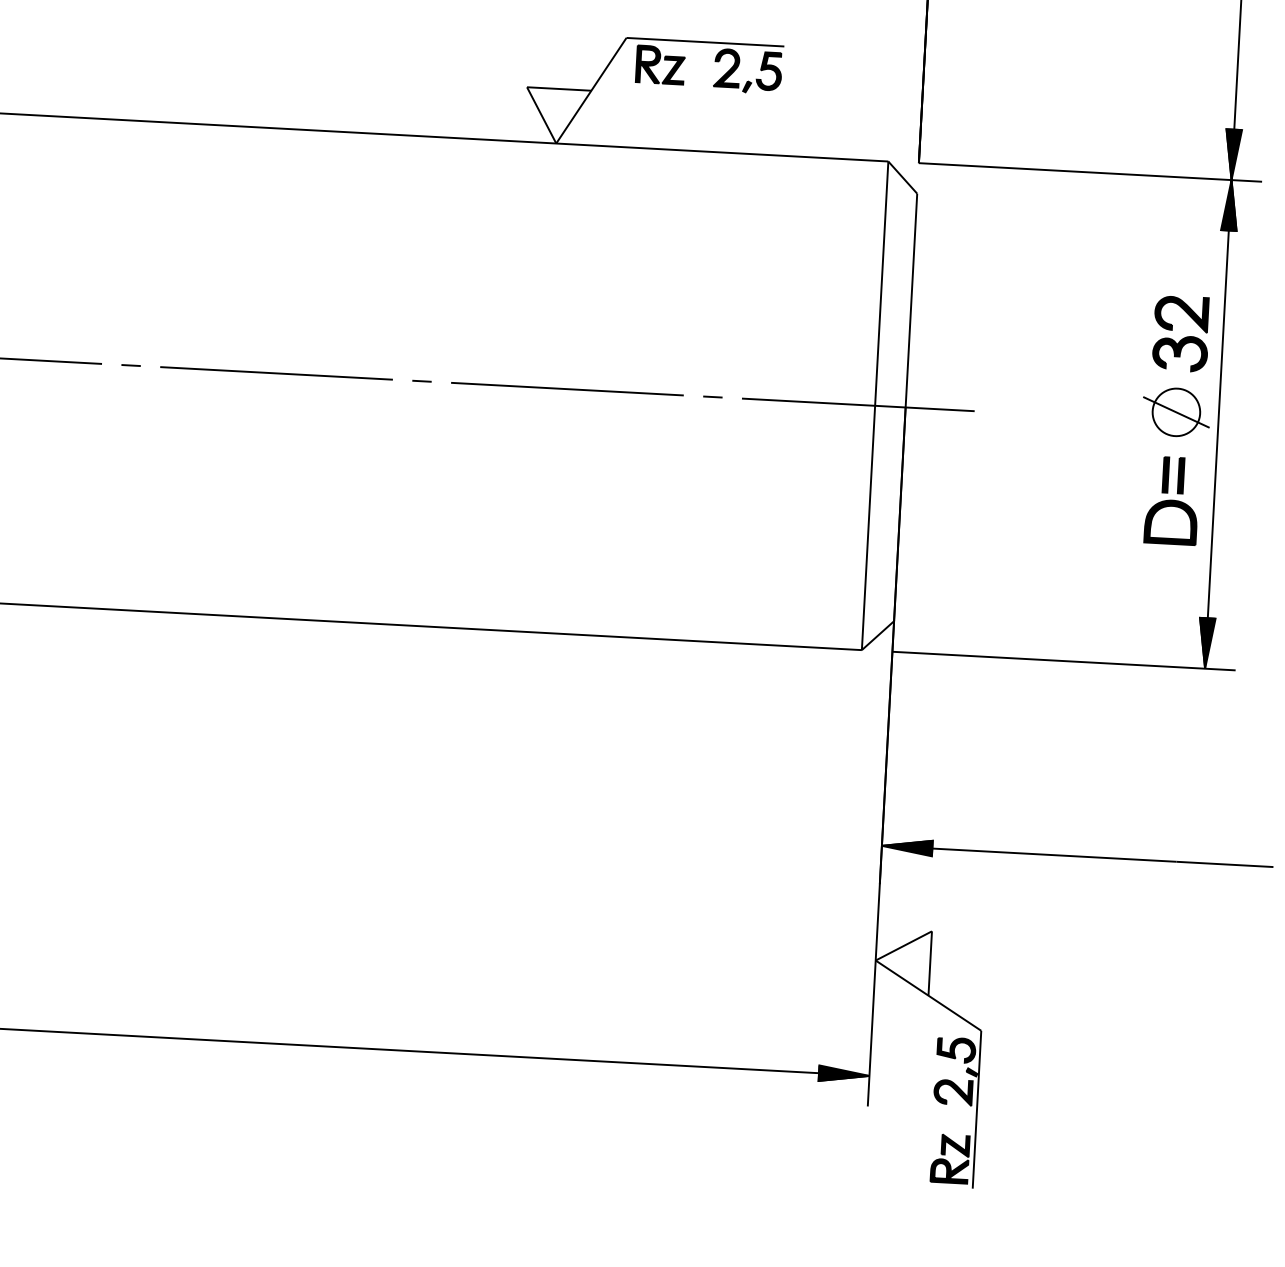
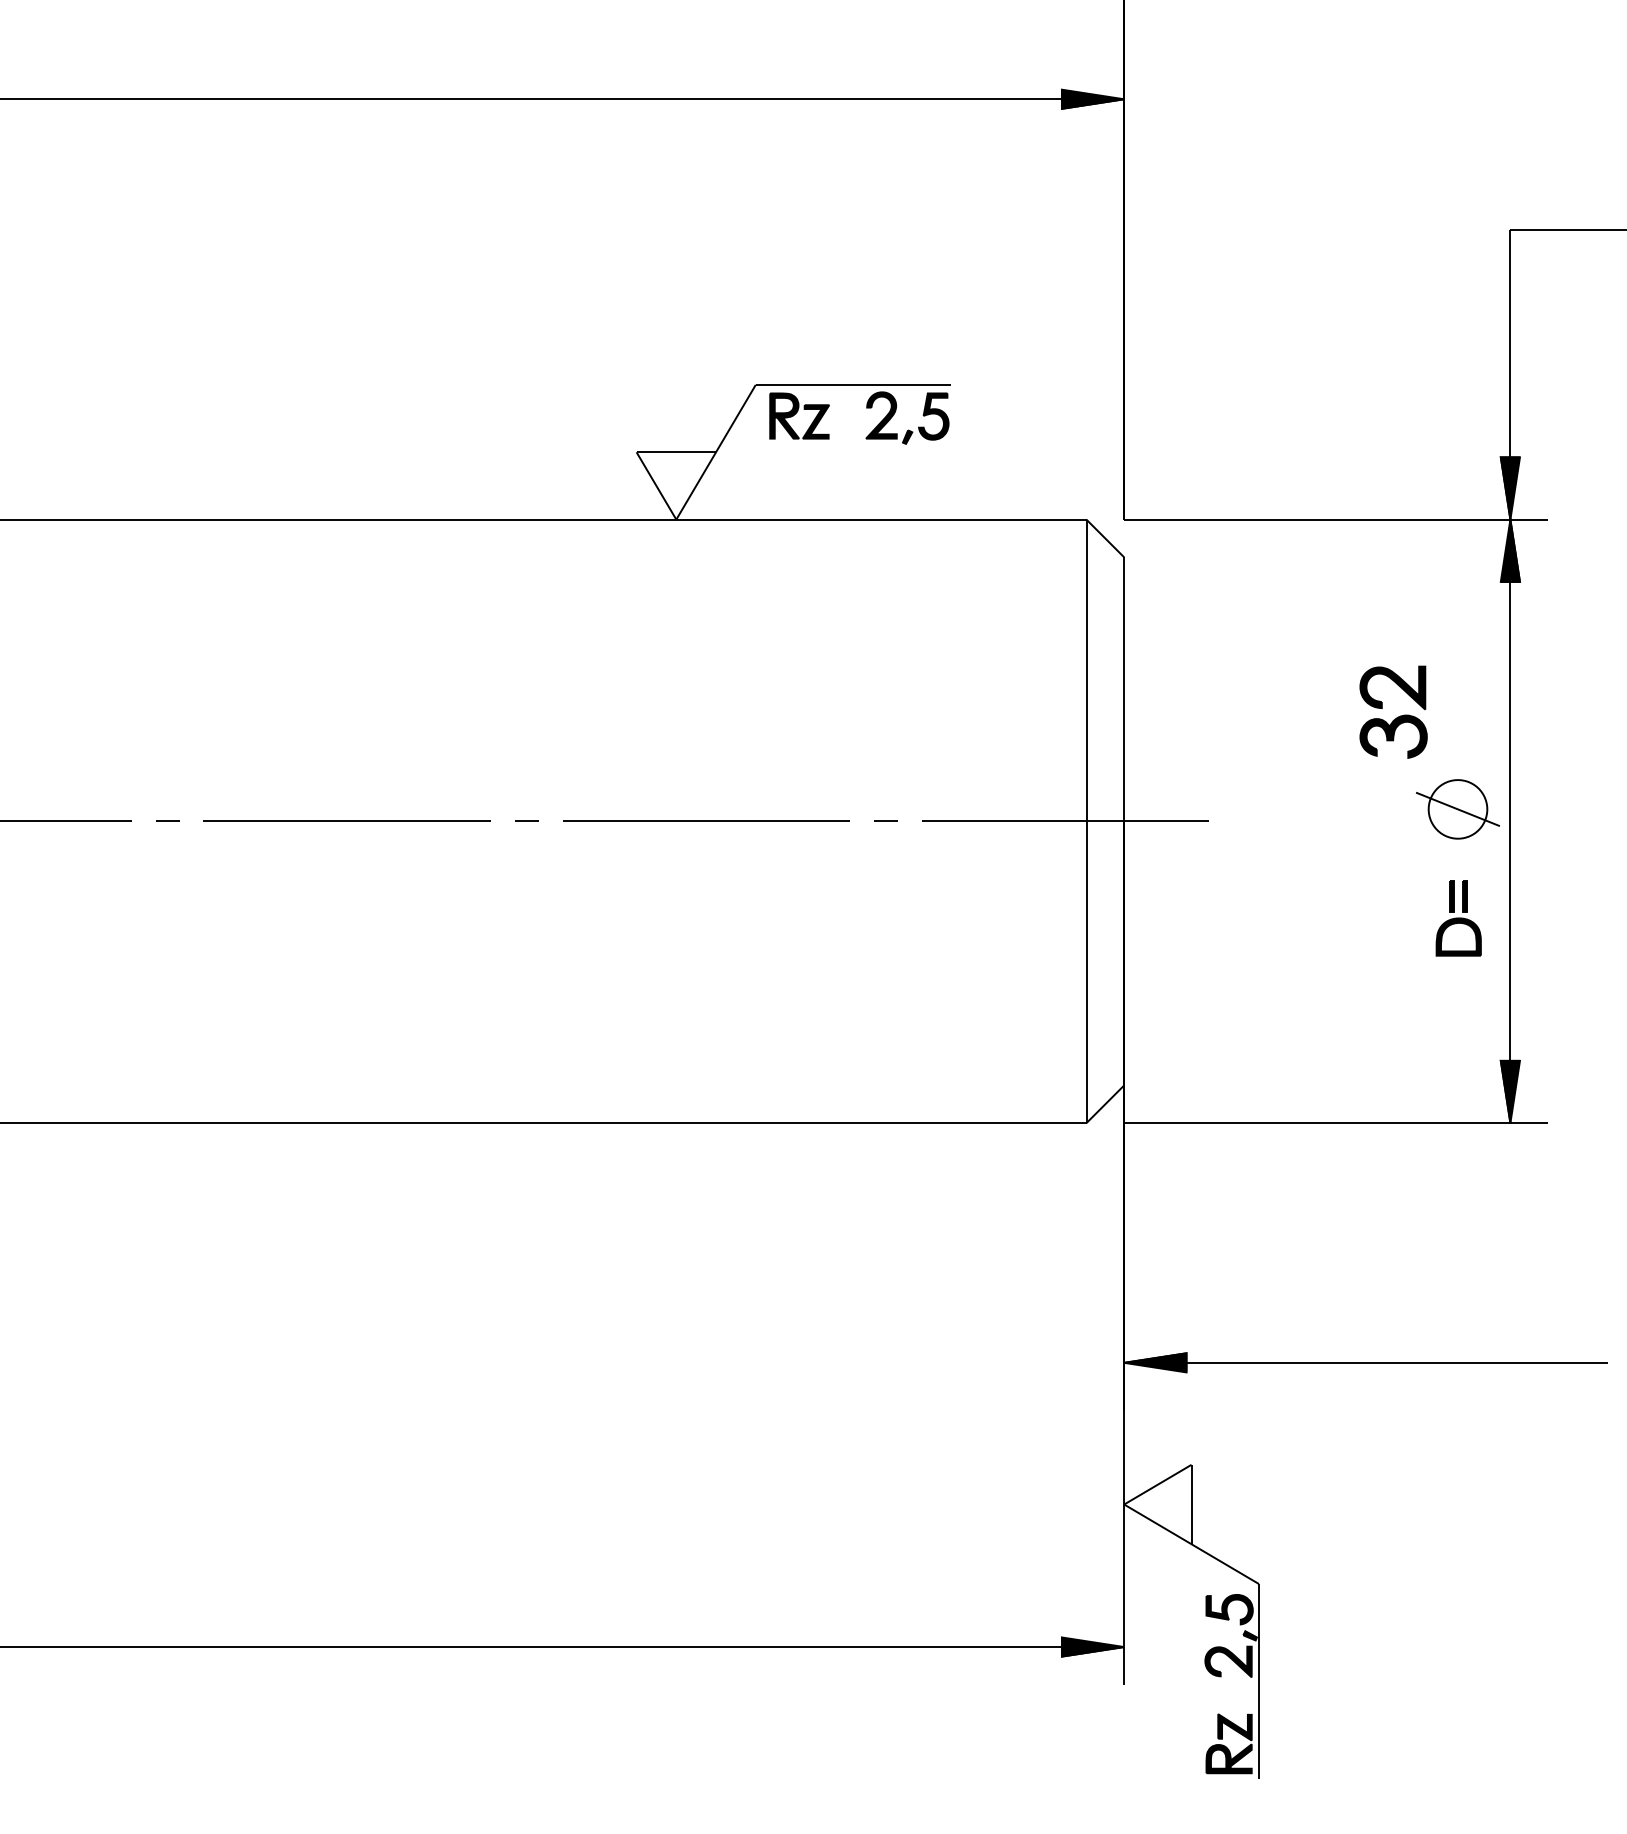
part: (1183, 338) -> (1396, 717), moved
part: (1172, 500) -> (1458, 918), size x0.7

